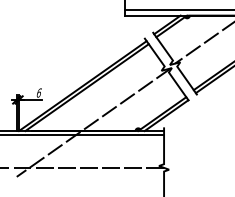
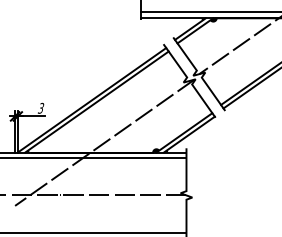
text: (38, 92) -> (40, 107), 6 -> 3

